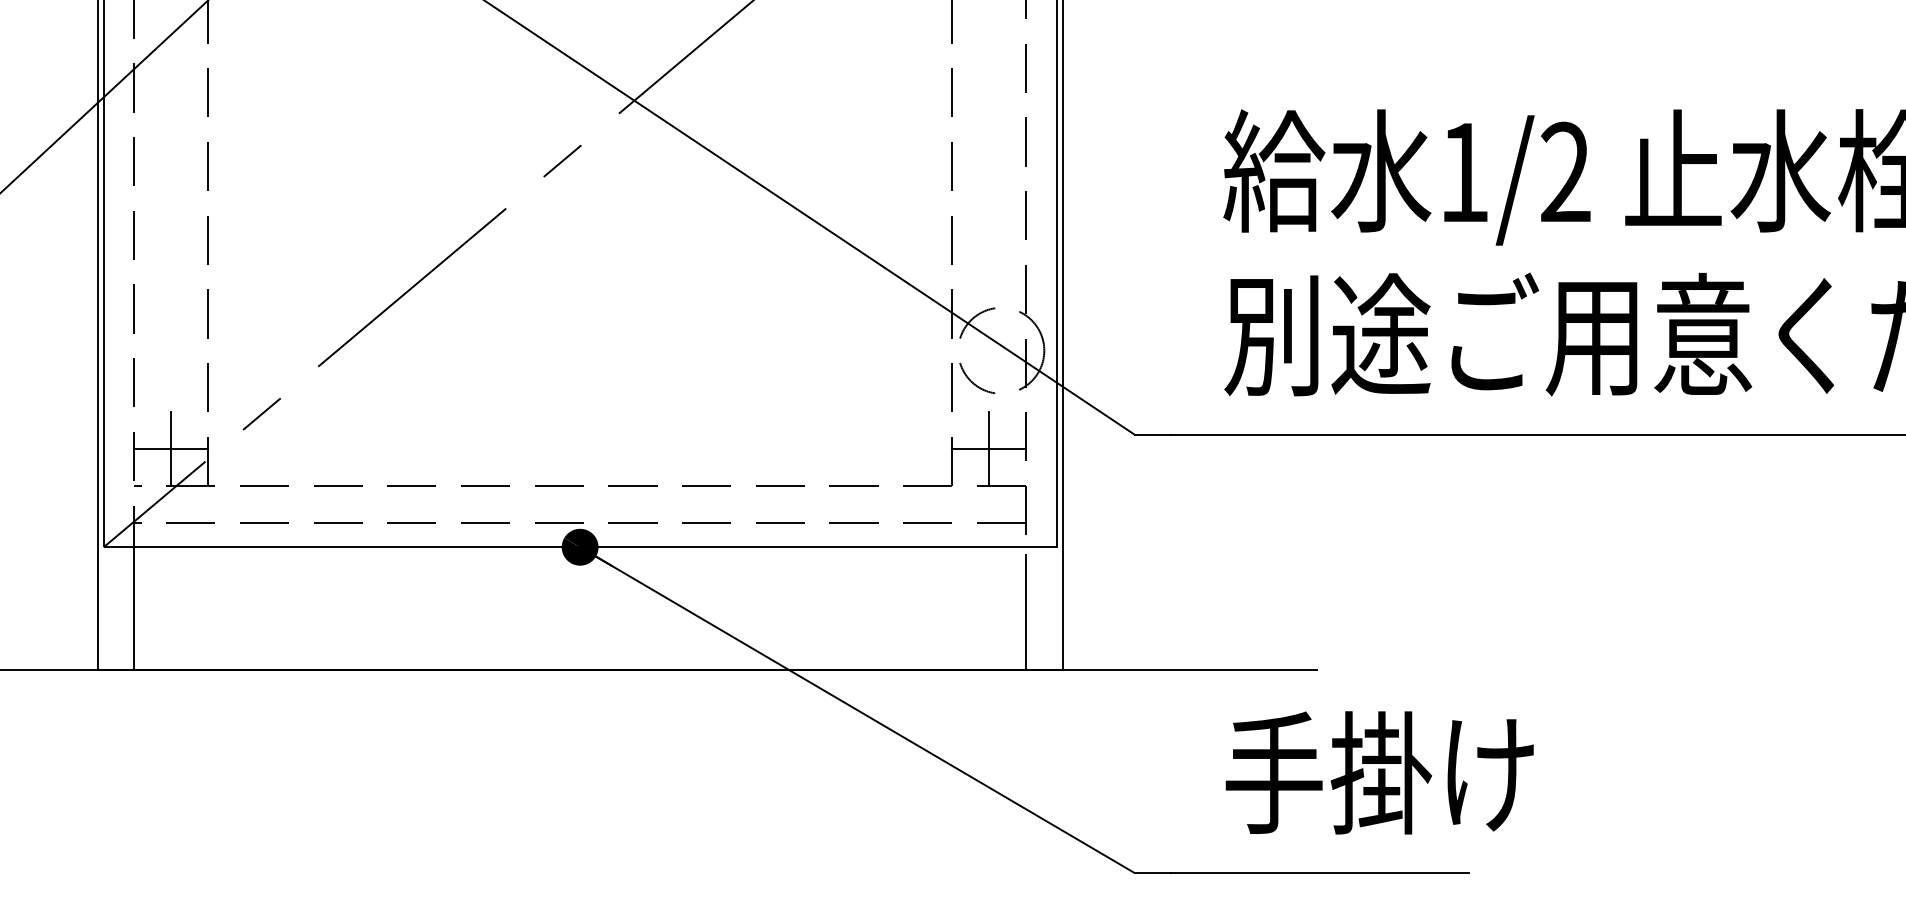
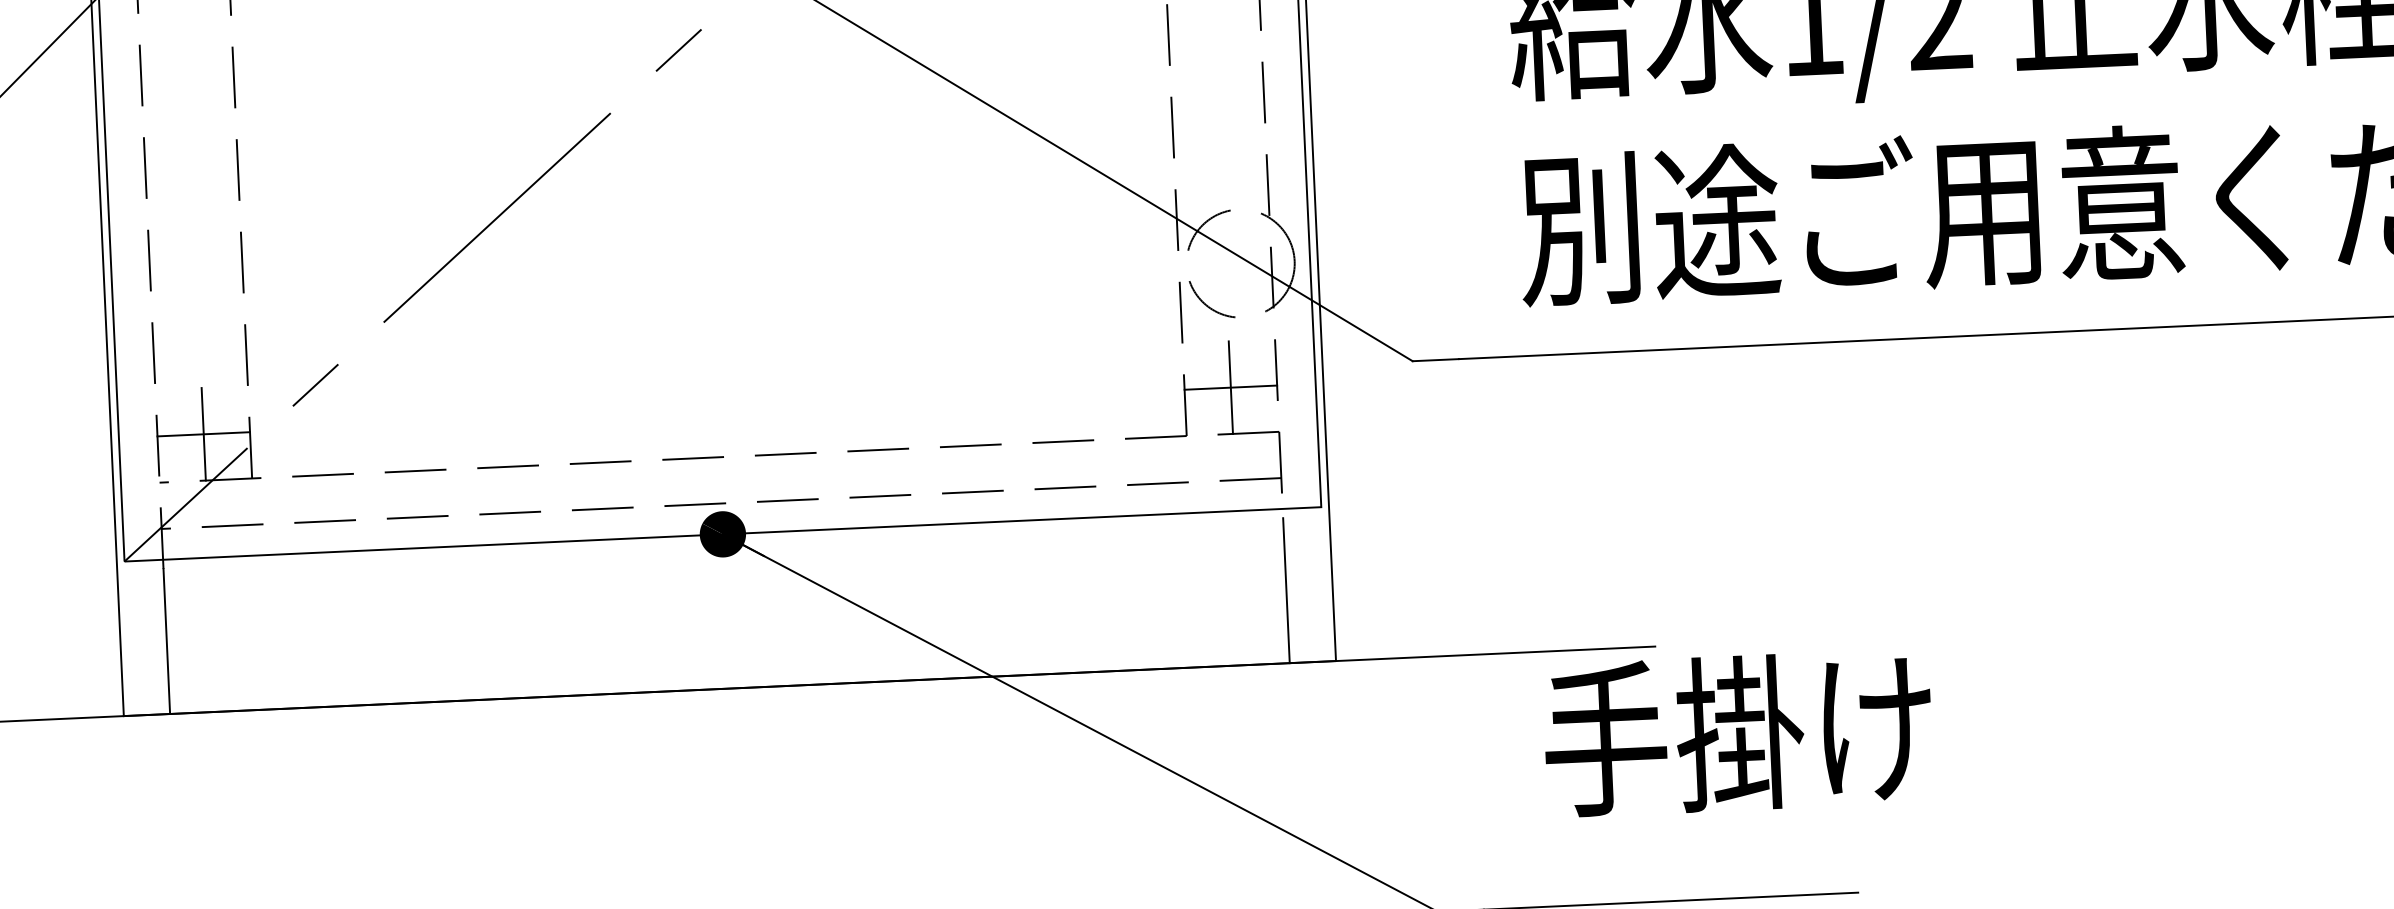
text: (1379, 772) -> (1737, 732), moved

